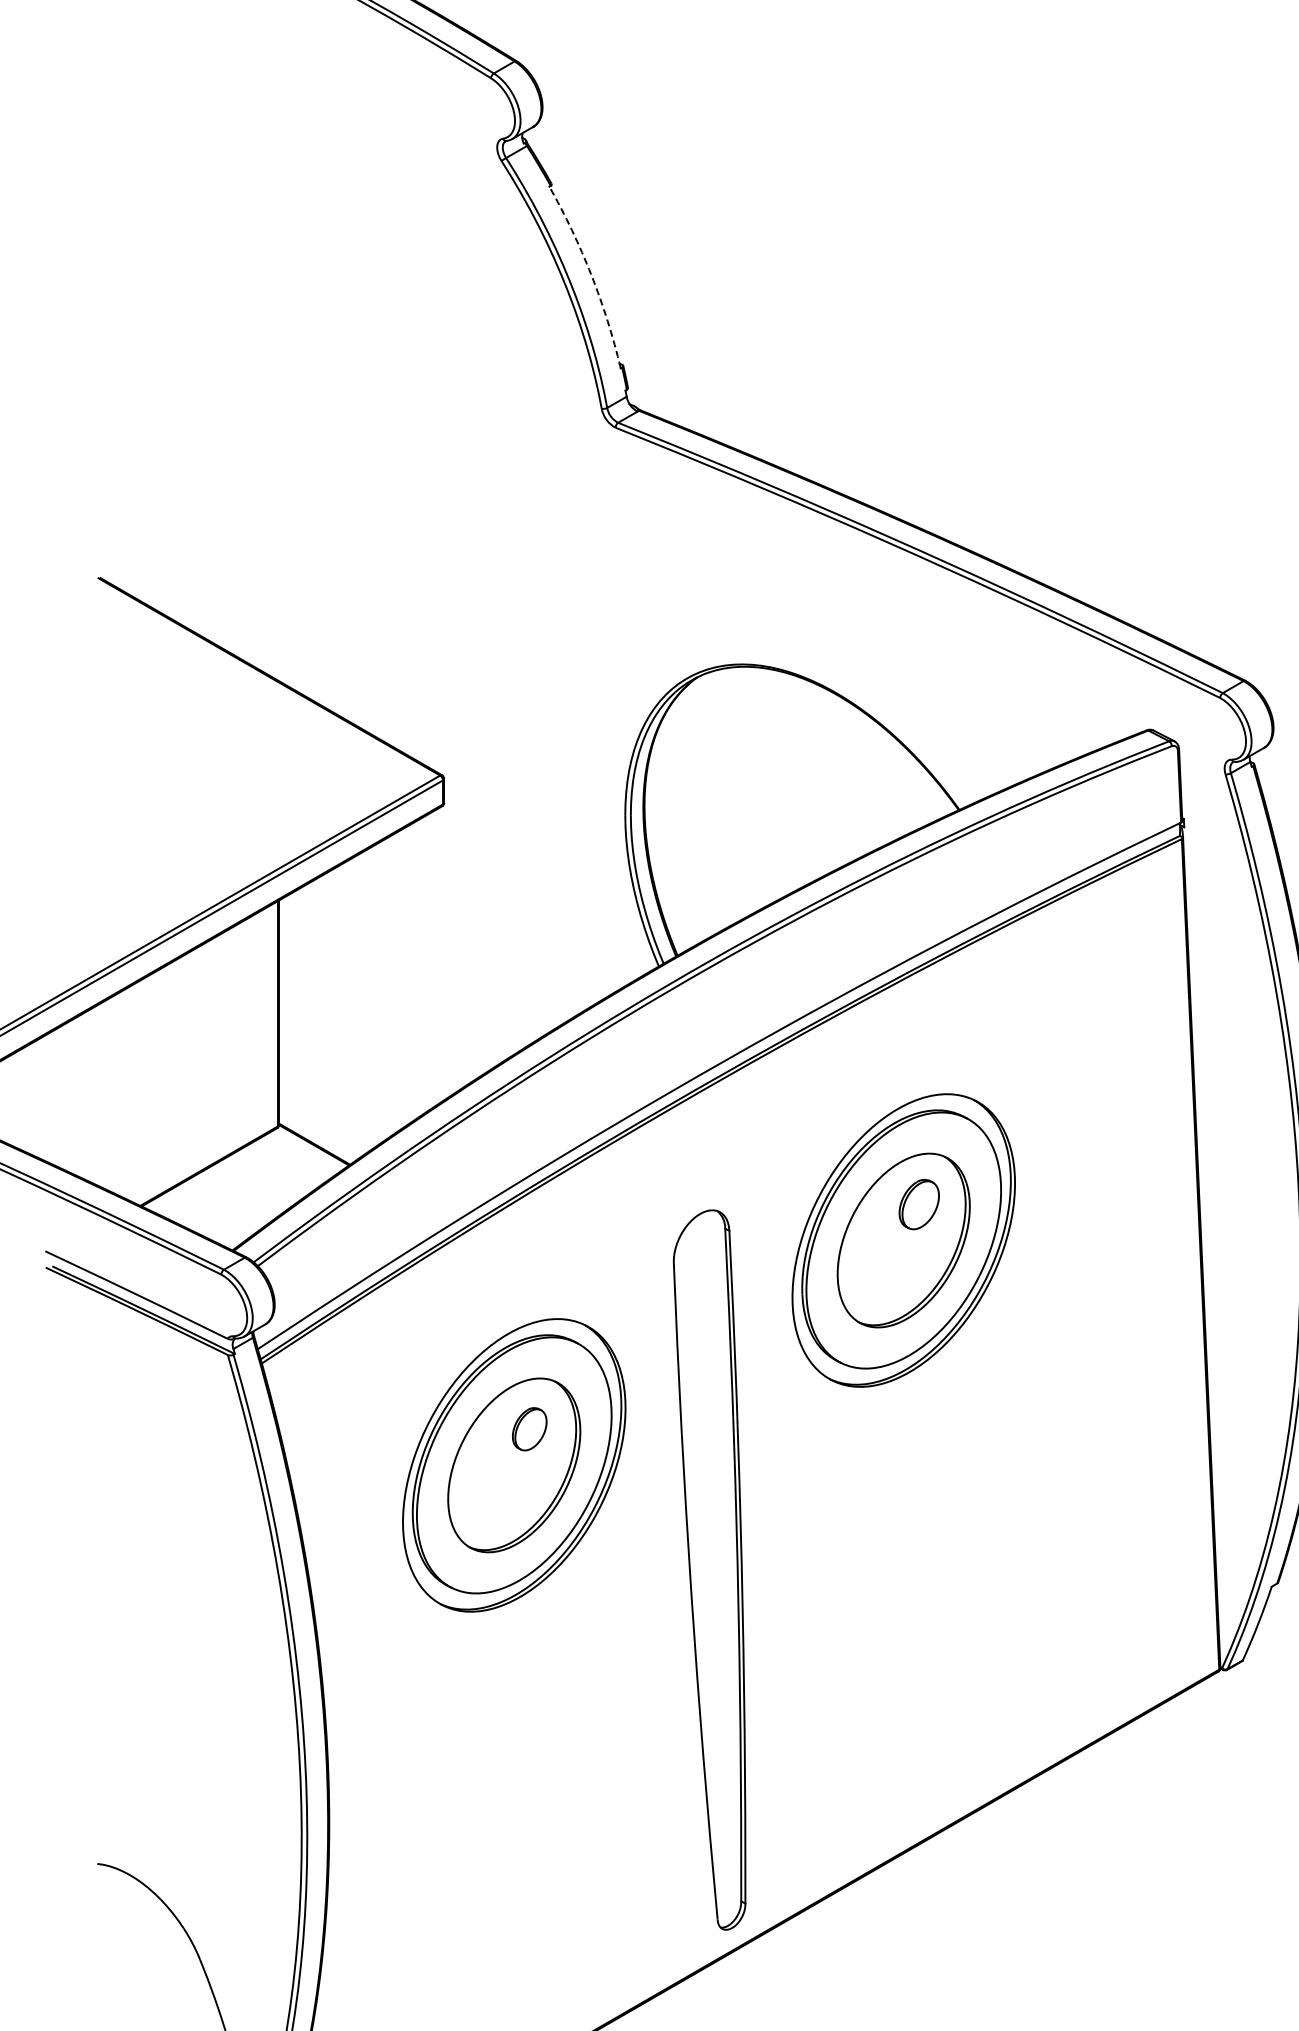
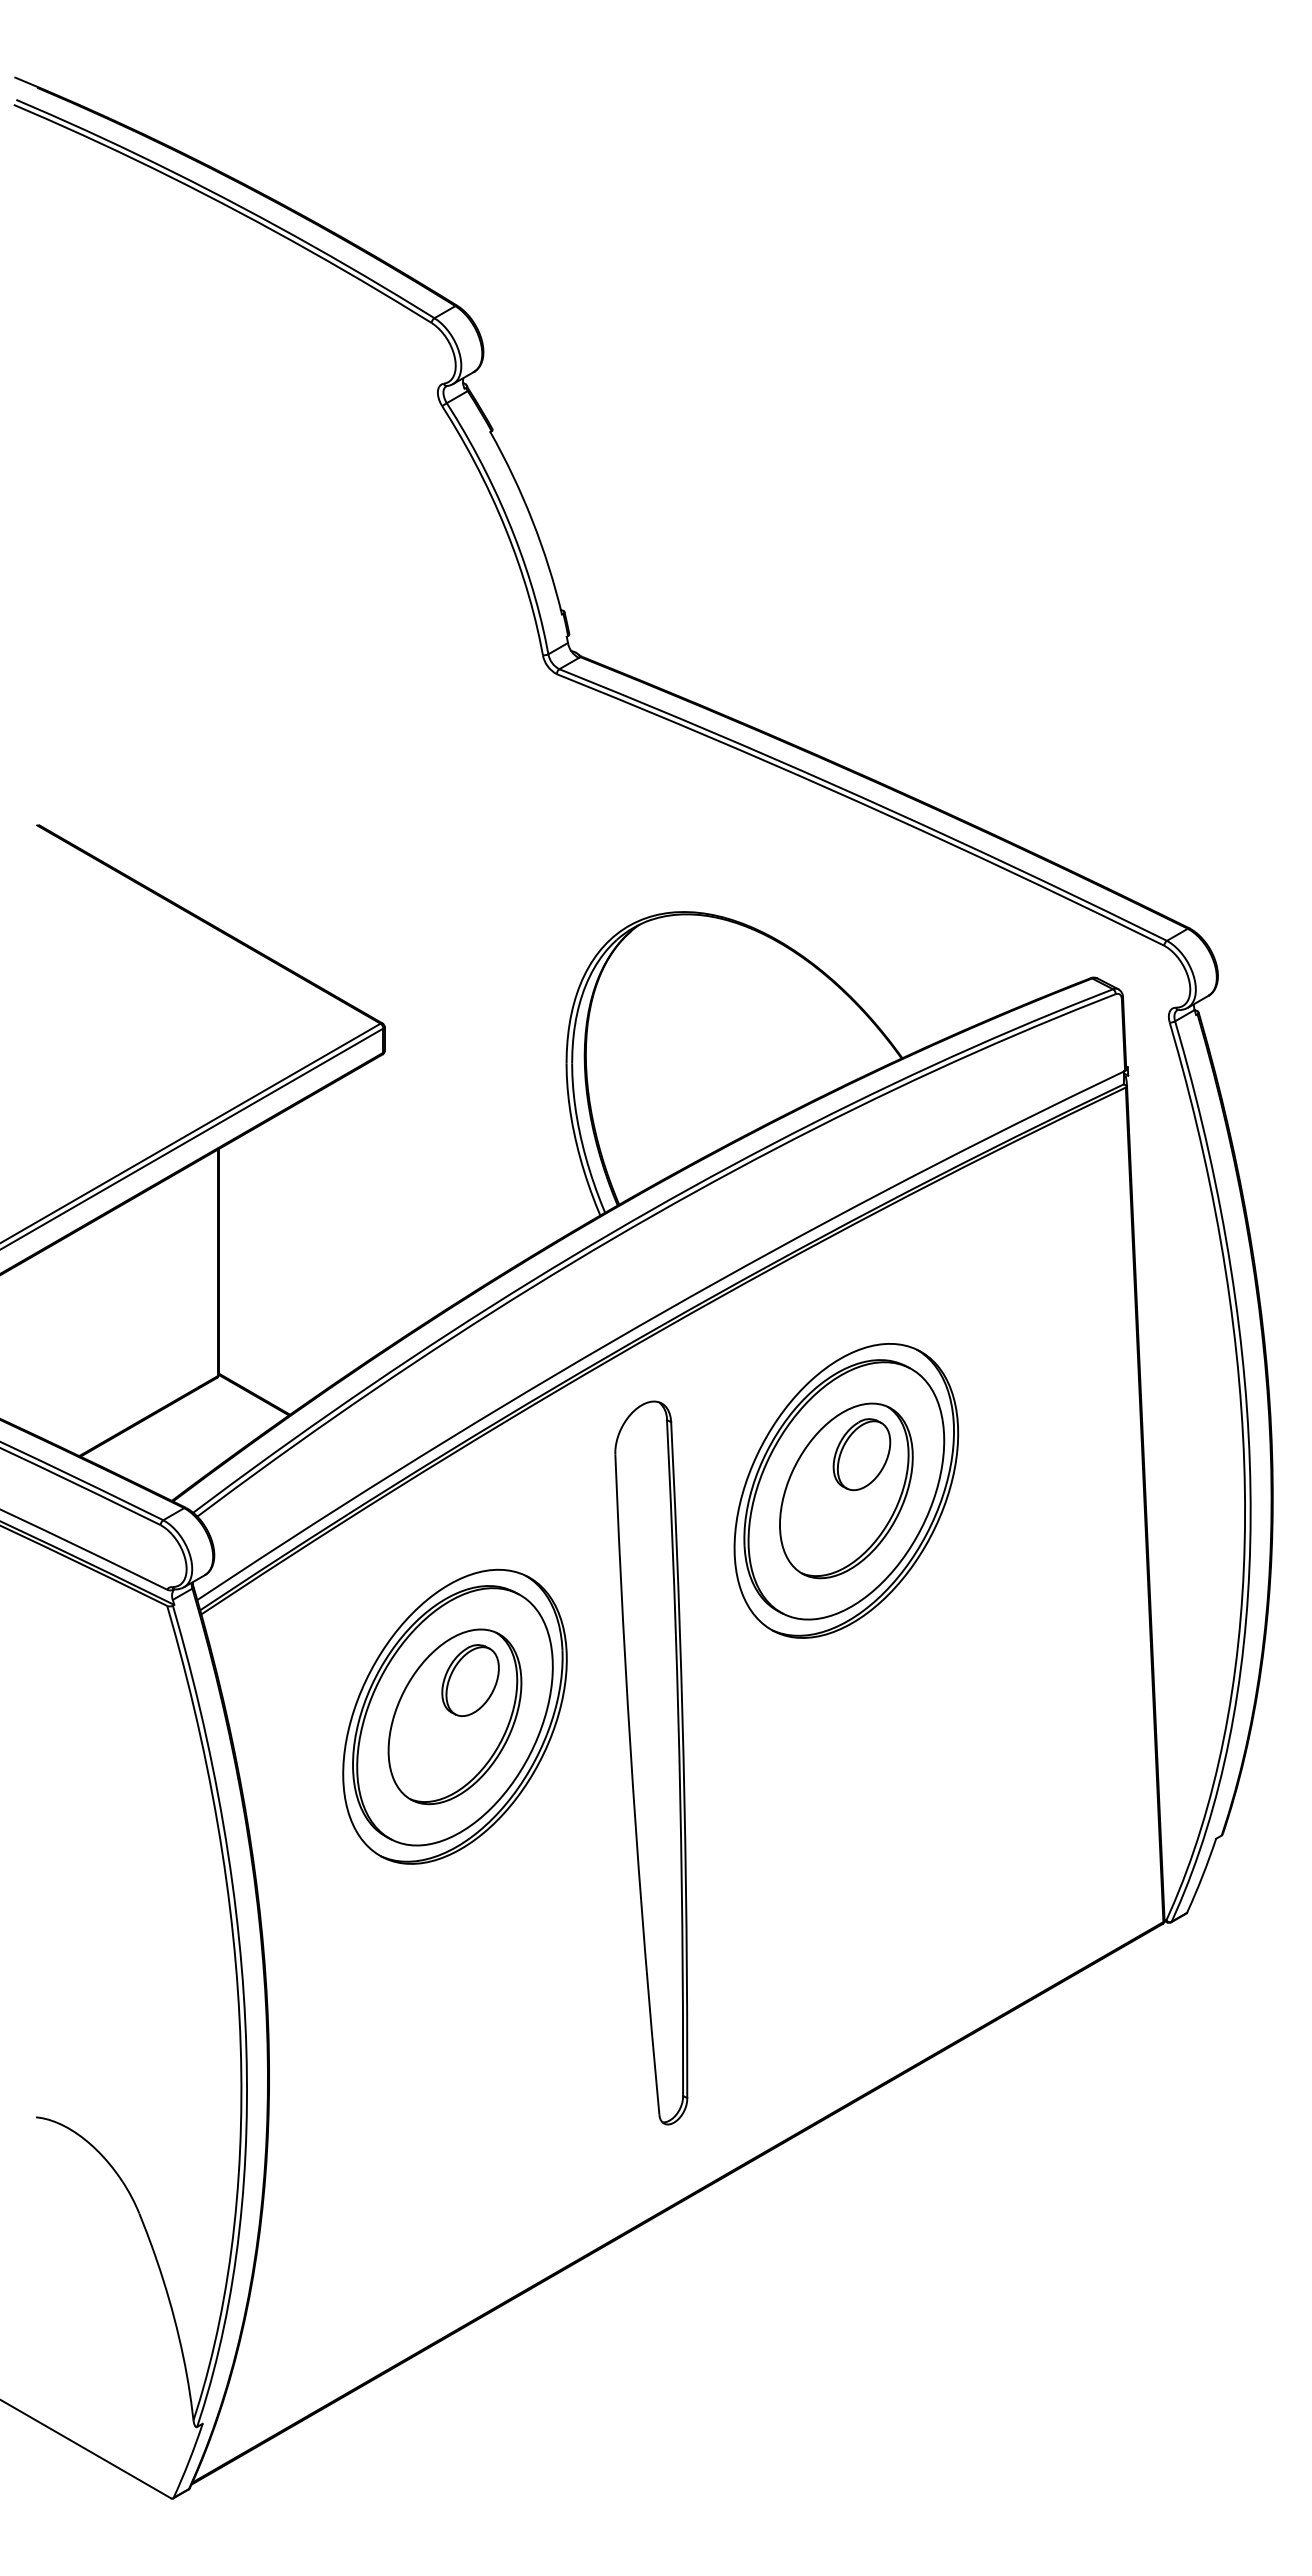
arc: (591, 274) -> (532, 520), dashed -> solid
part: (918, 1204) -> (861, 1454), size x1.43
part: (529, 1429) -> (470, 1680), size x1.67
part: (709, 1569) -> (651, 1762), moved

